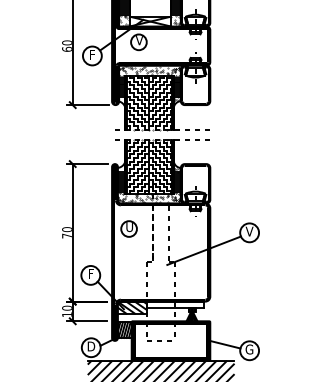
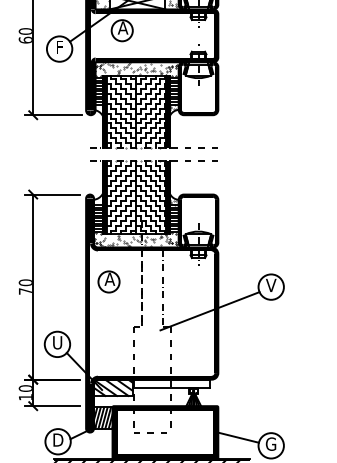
text: (139, 40) -> (123, 28), V -> A
text: (129, 227) -> (109, 279), U -> A
text: (90, 274) -> (57, 343), F -> U

